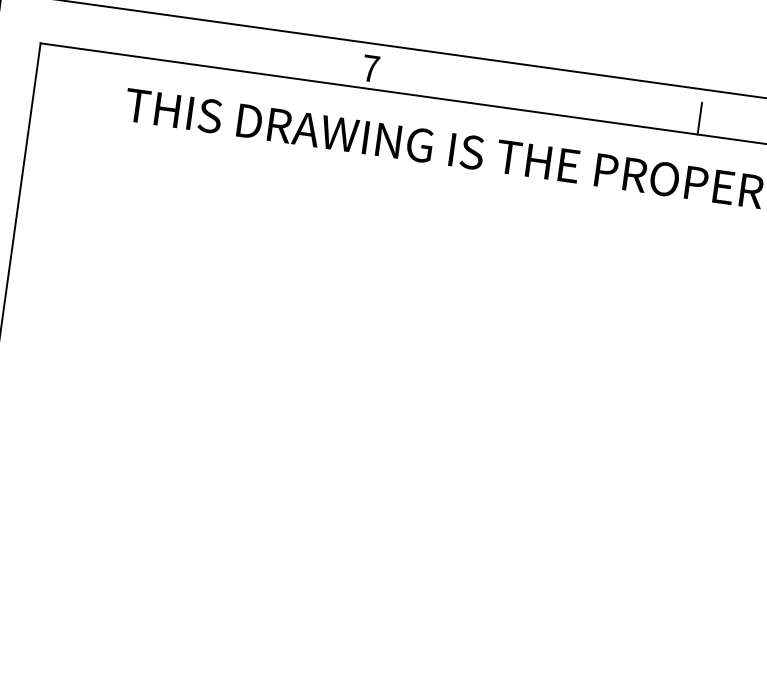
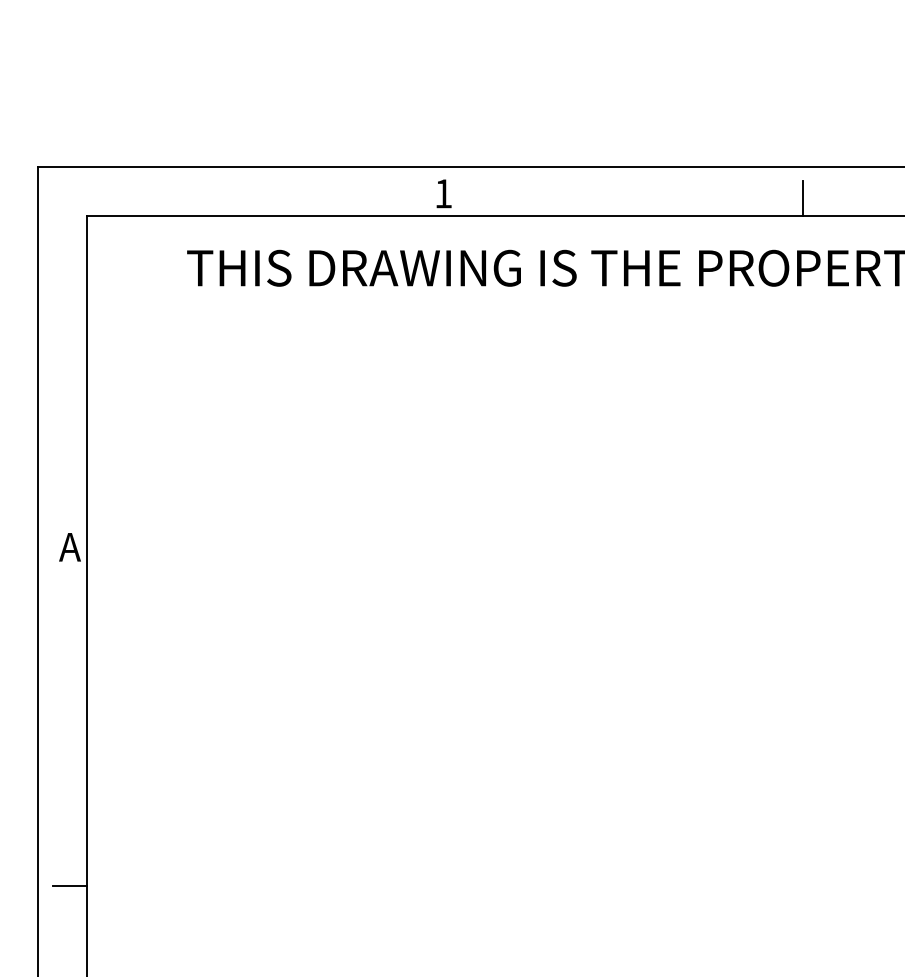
text: (370, 68) -> (443, 193), 7 -> 1

